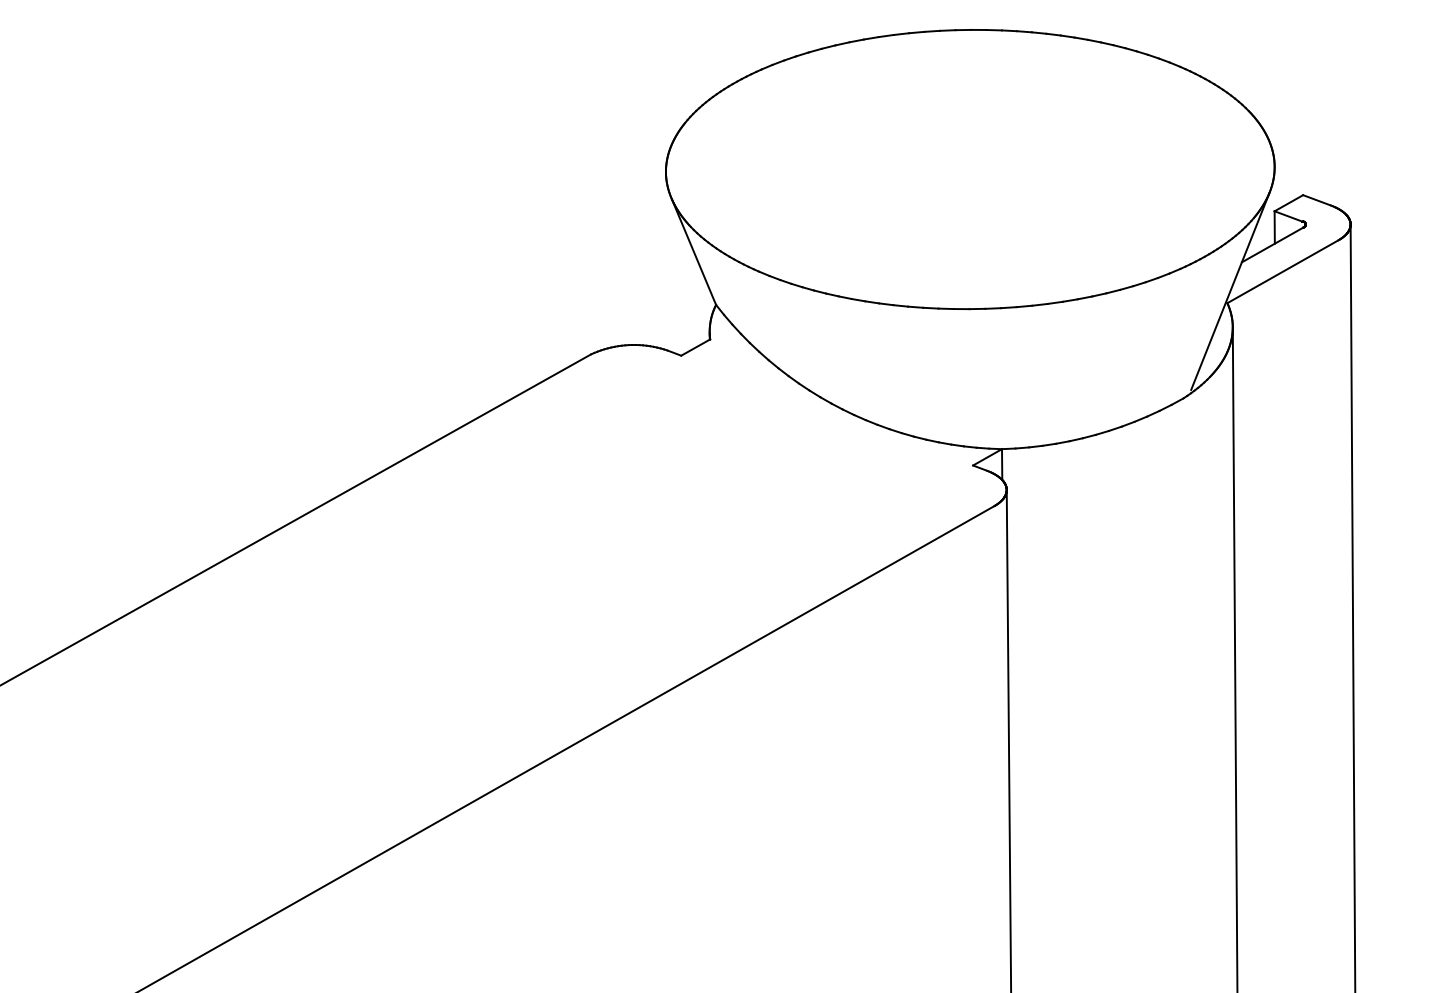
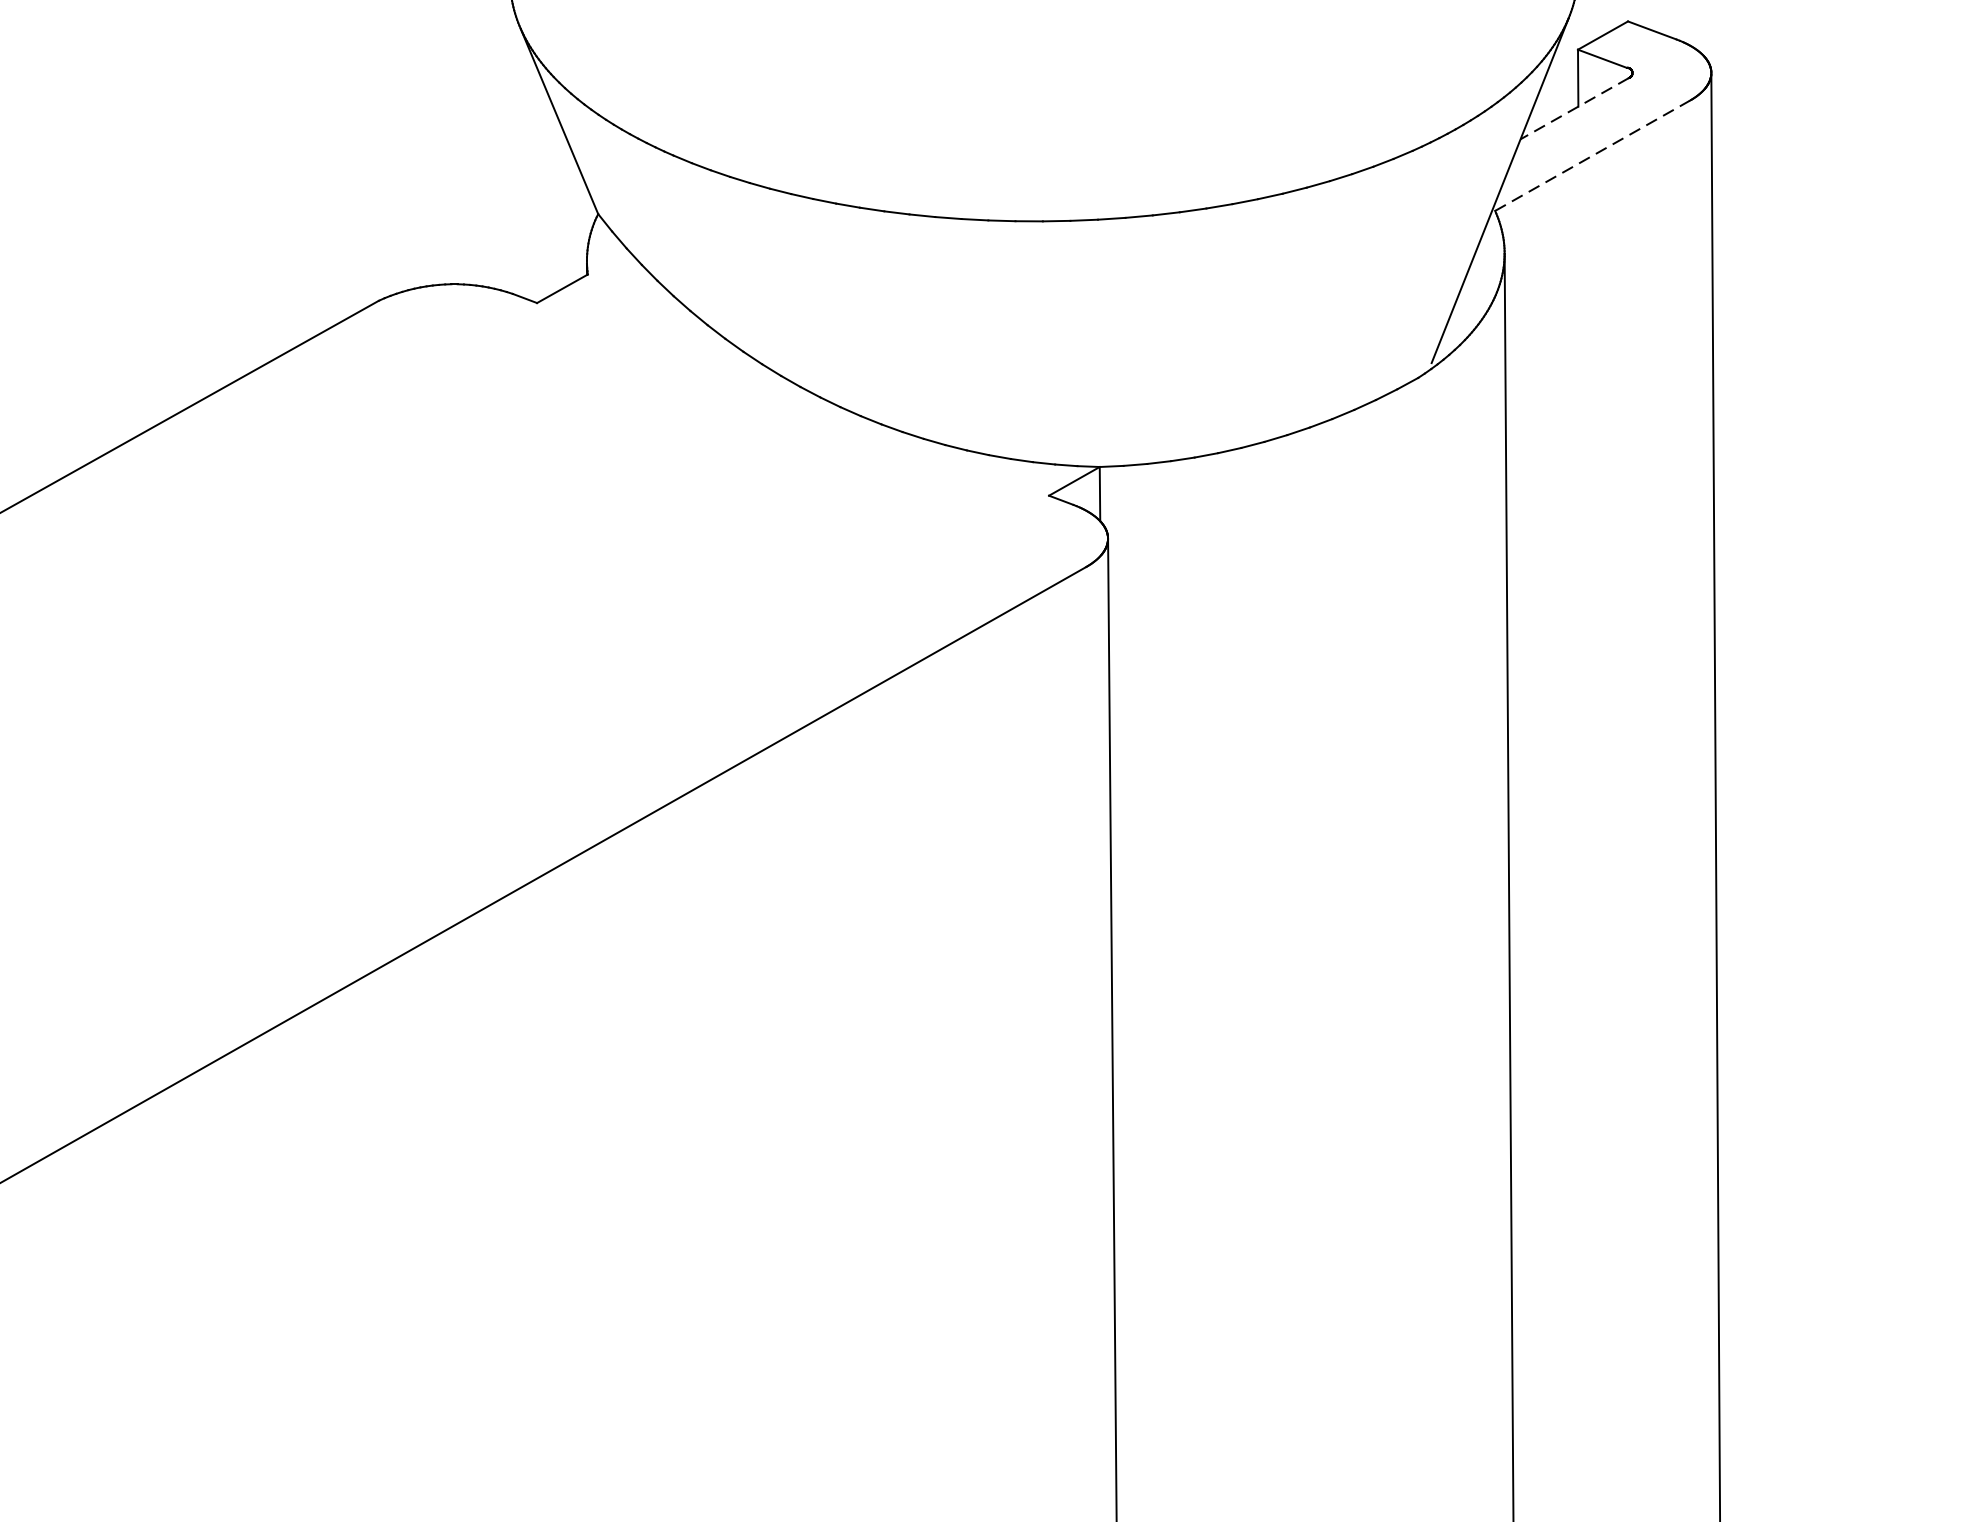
line: (1272, 245) -> (1574, 109), solid -> dashed
line: (1282, 271) -> (1591, 155), solid -> dashed

